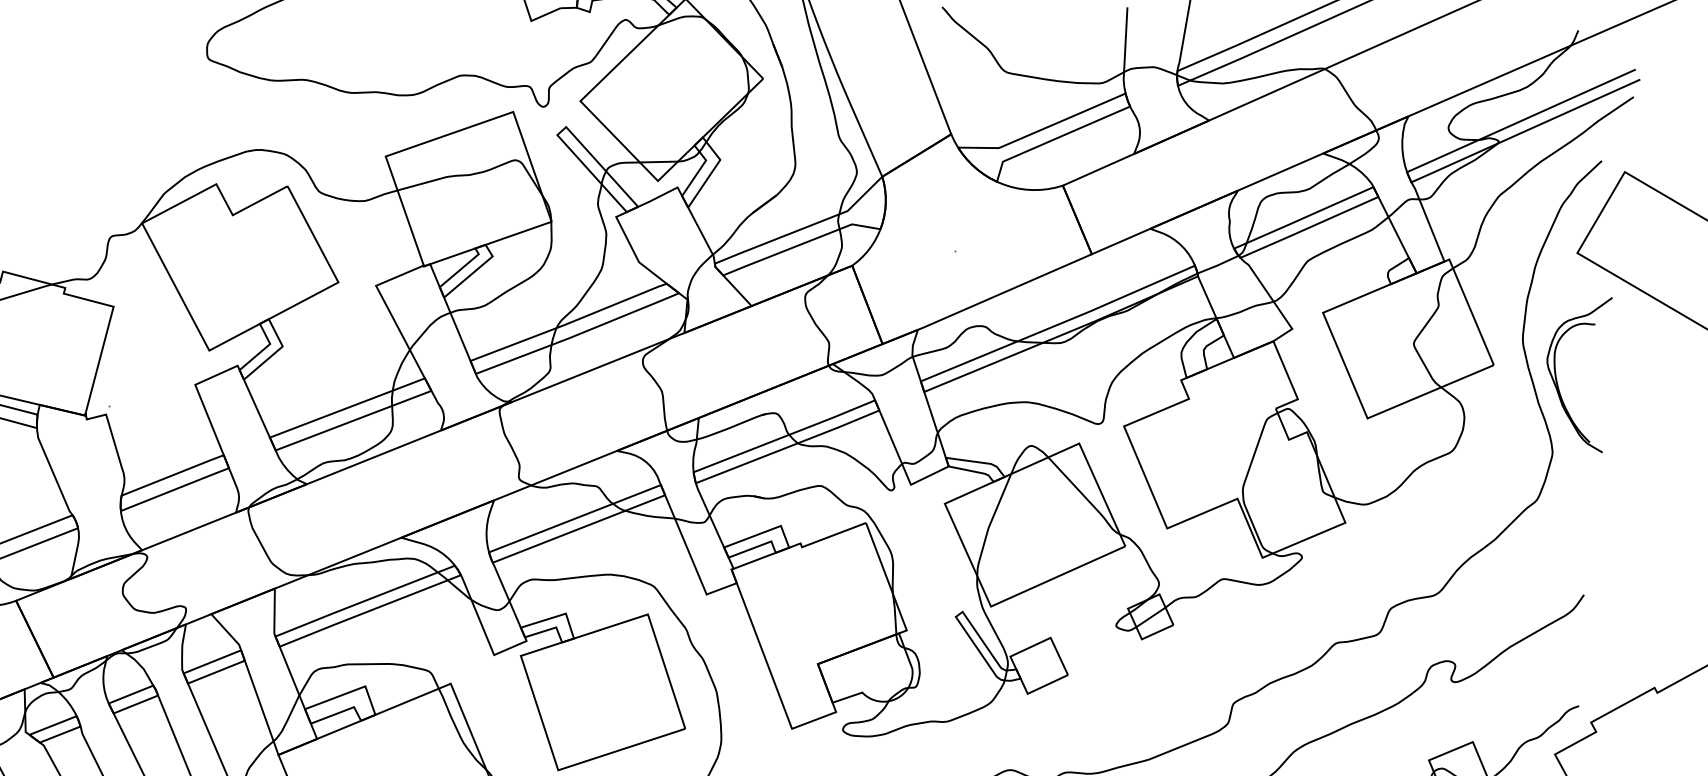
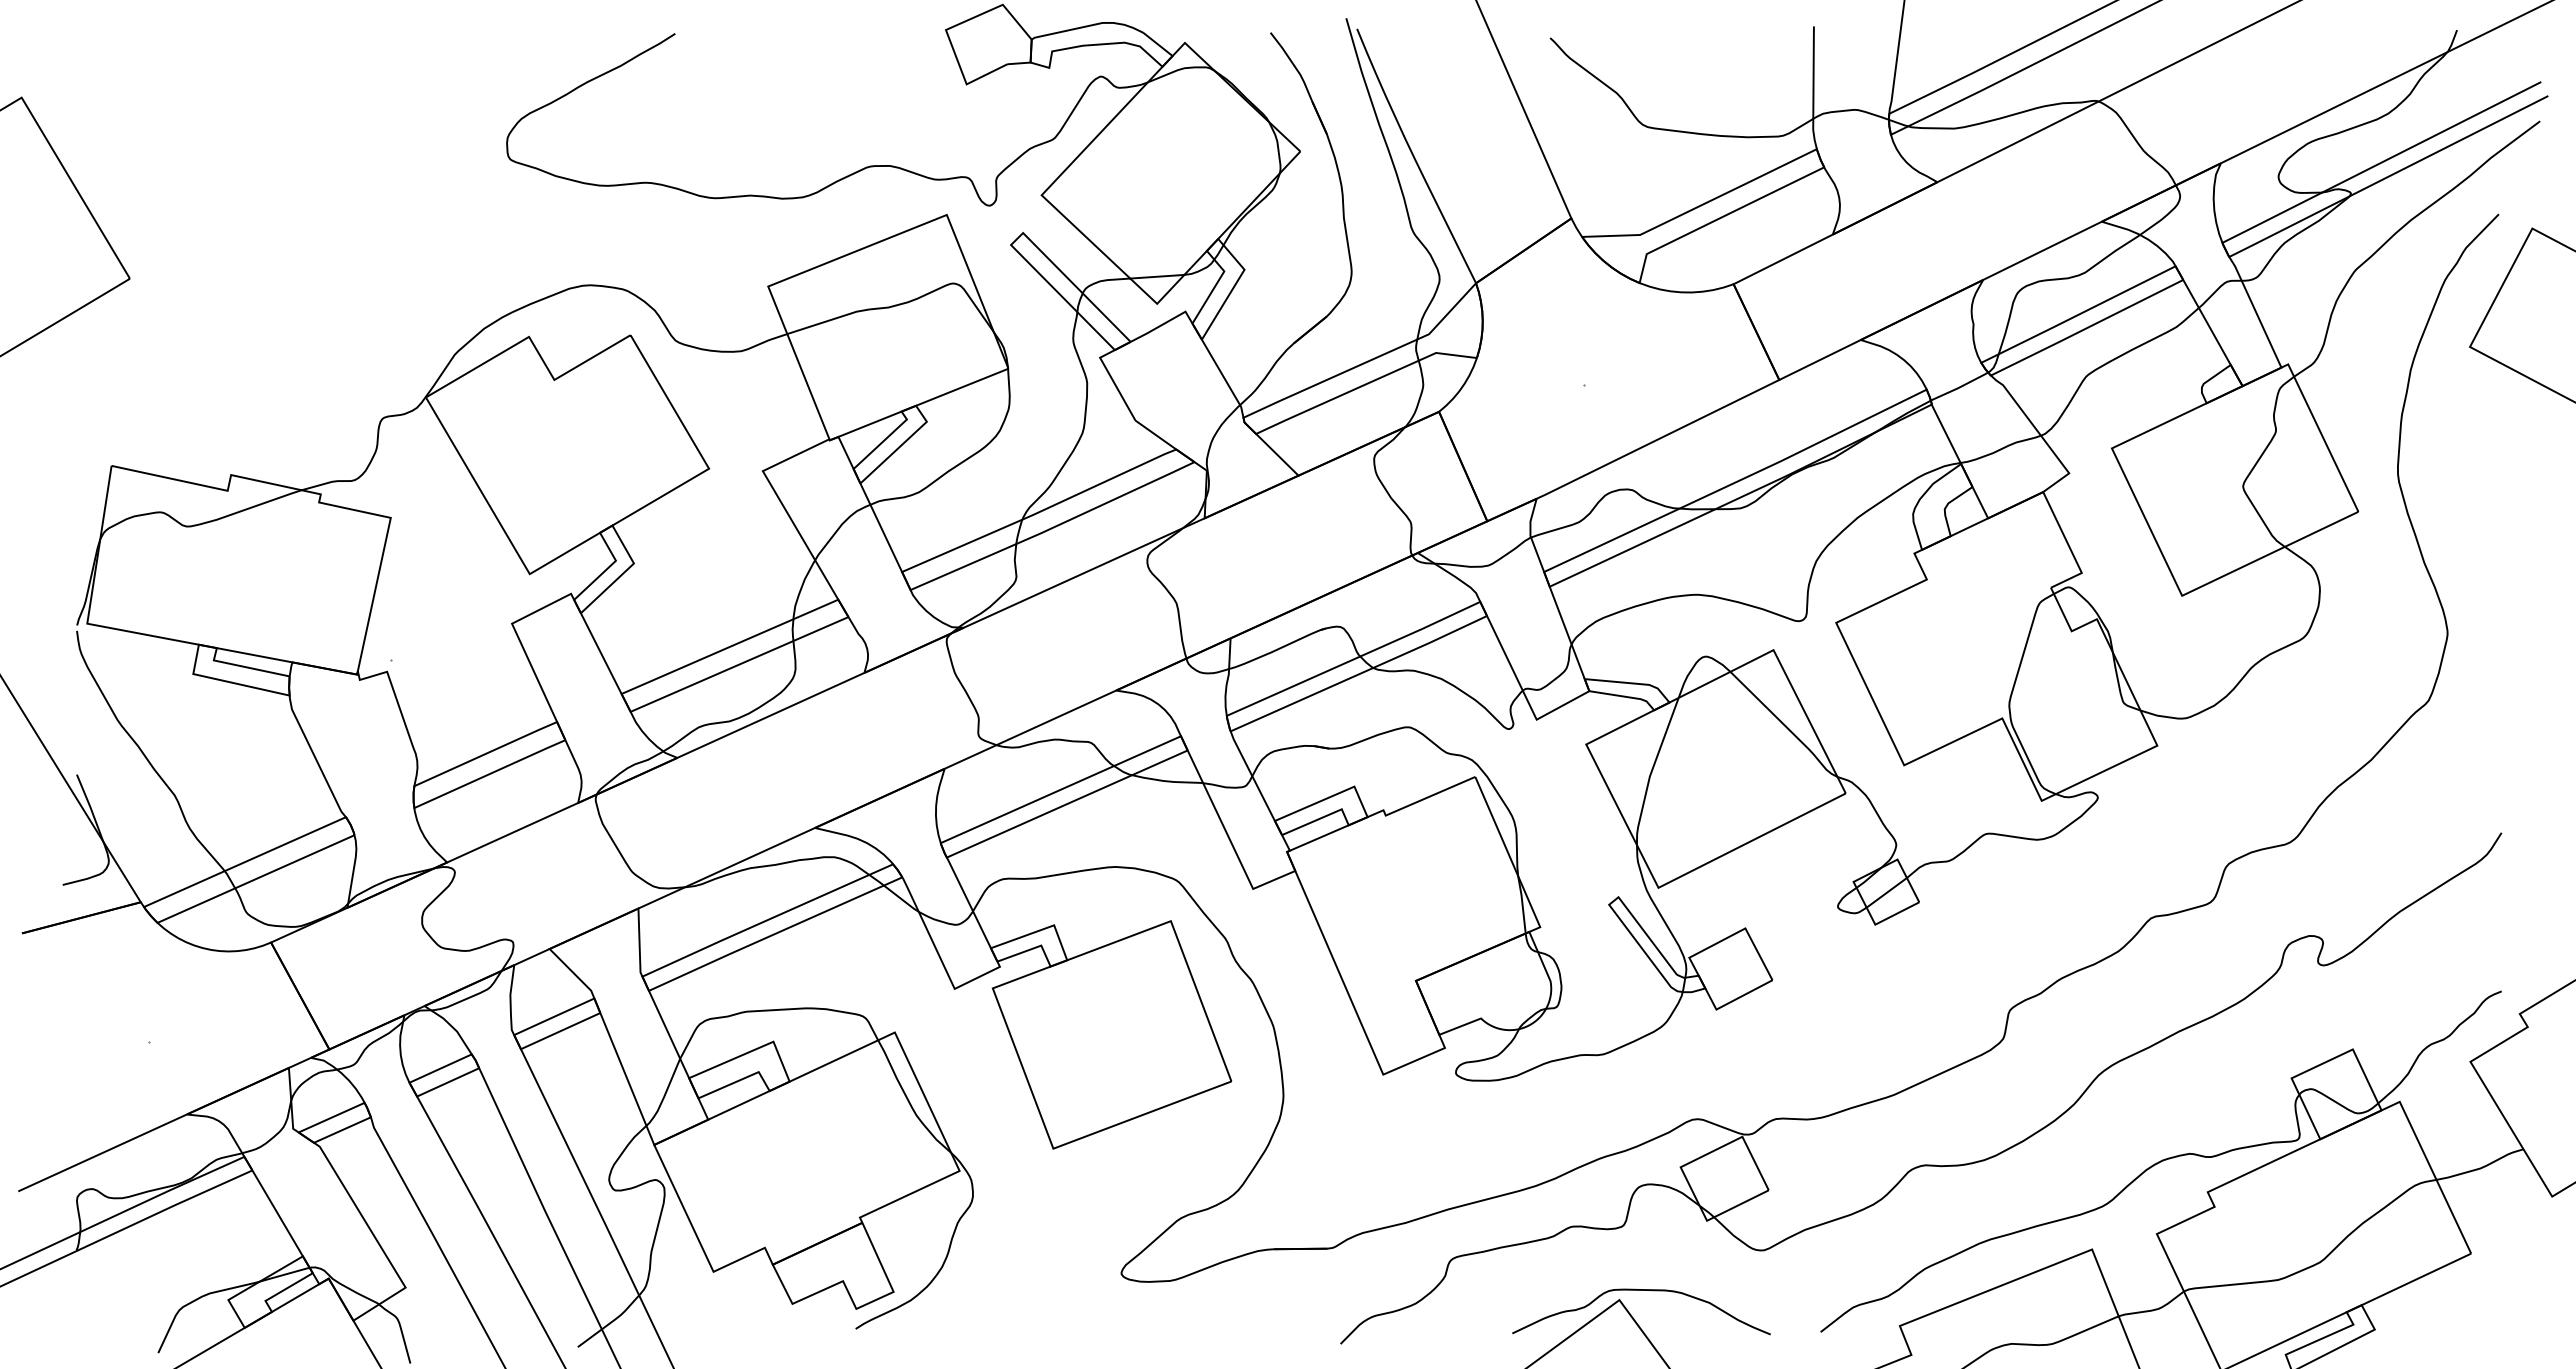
part: (1556, 376) -> (2448, 524), removed

